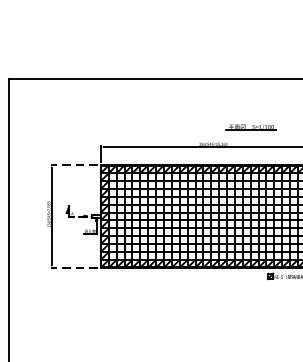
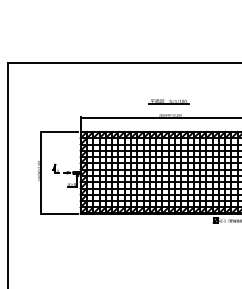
part: (251, 127) -> (168, 101), moved
line: (74, 164) -> (59, 131), dashed -> solid
line: (74, 267) -> (59, 213), dashed -> solid

